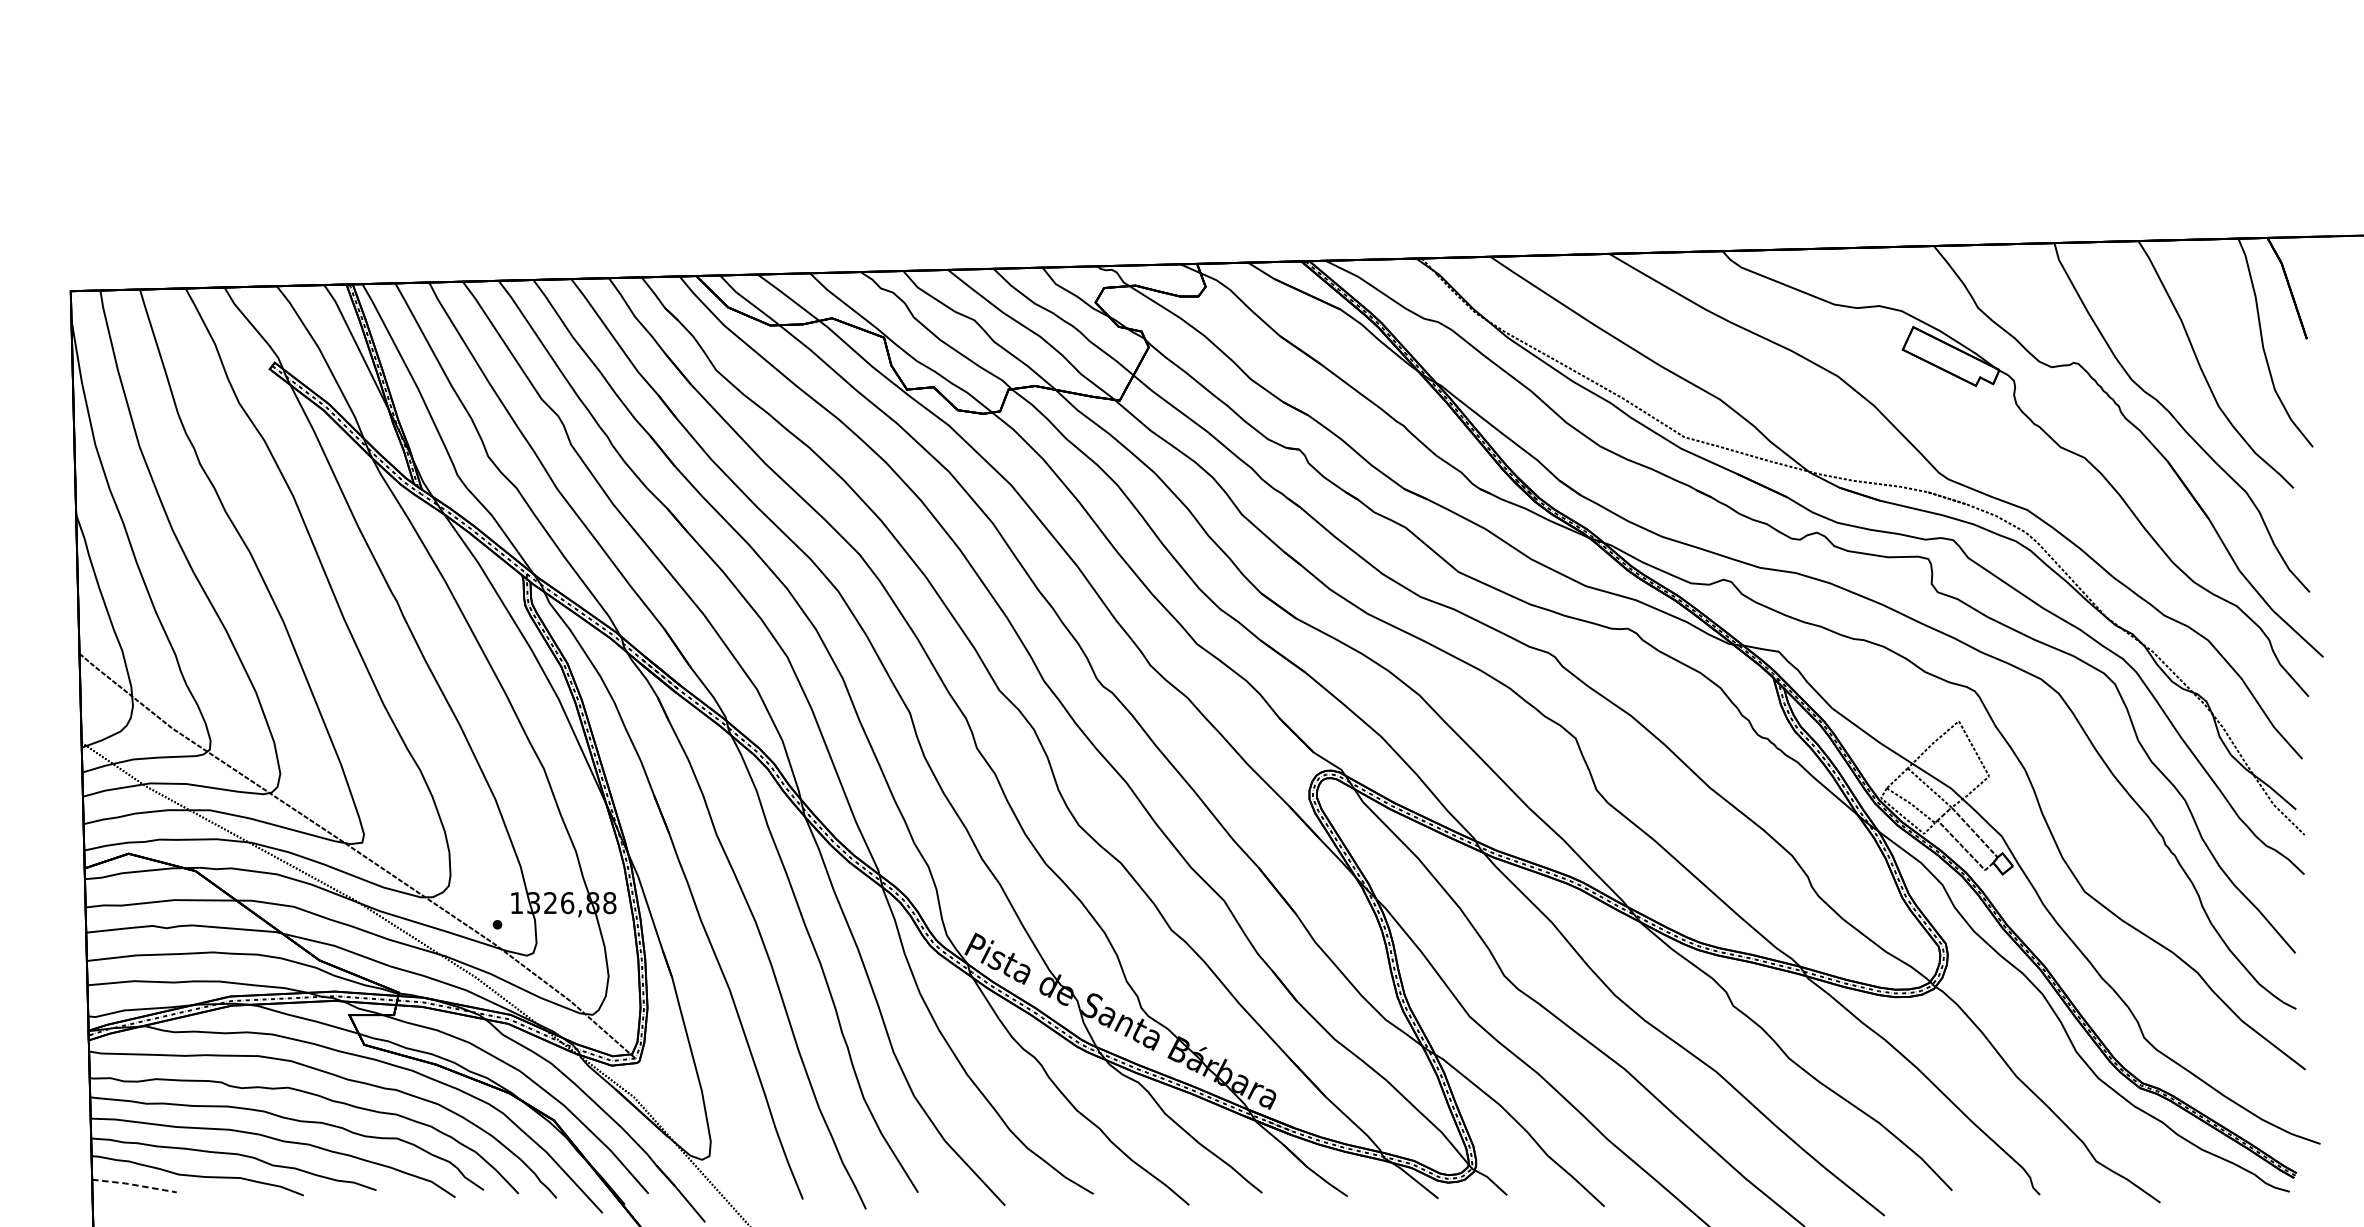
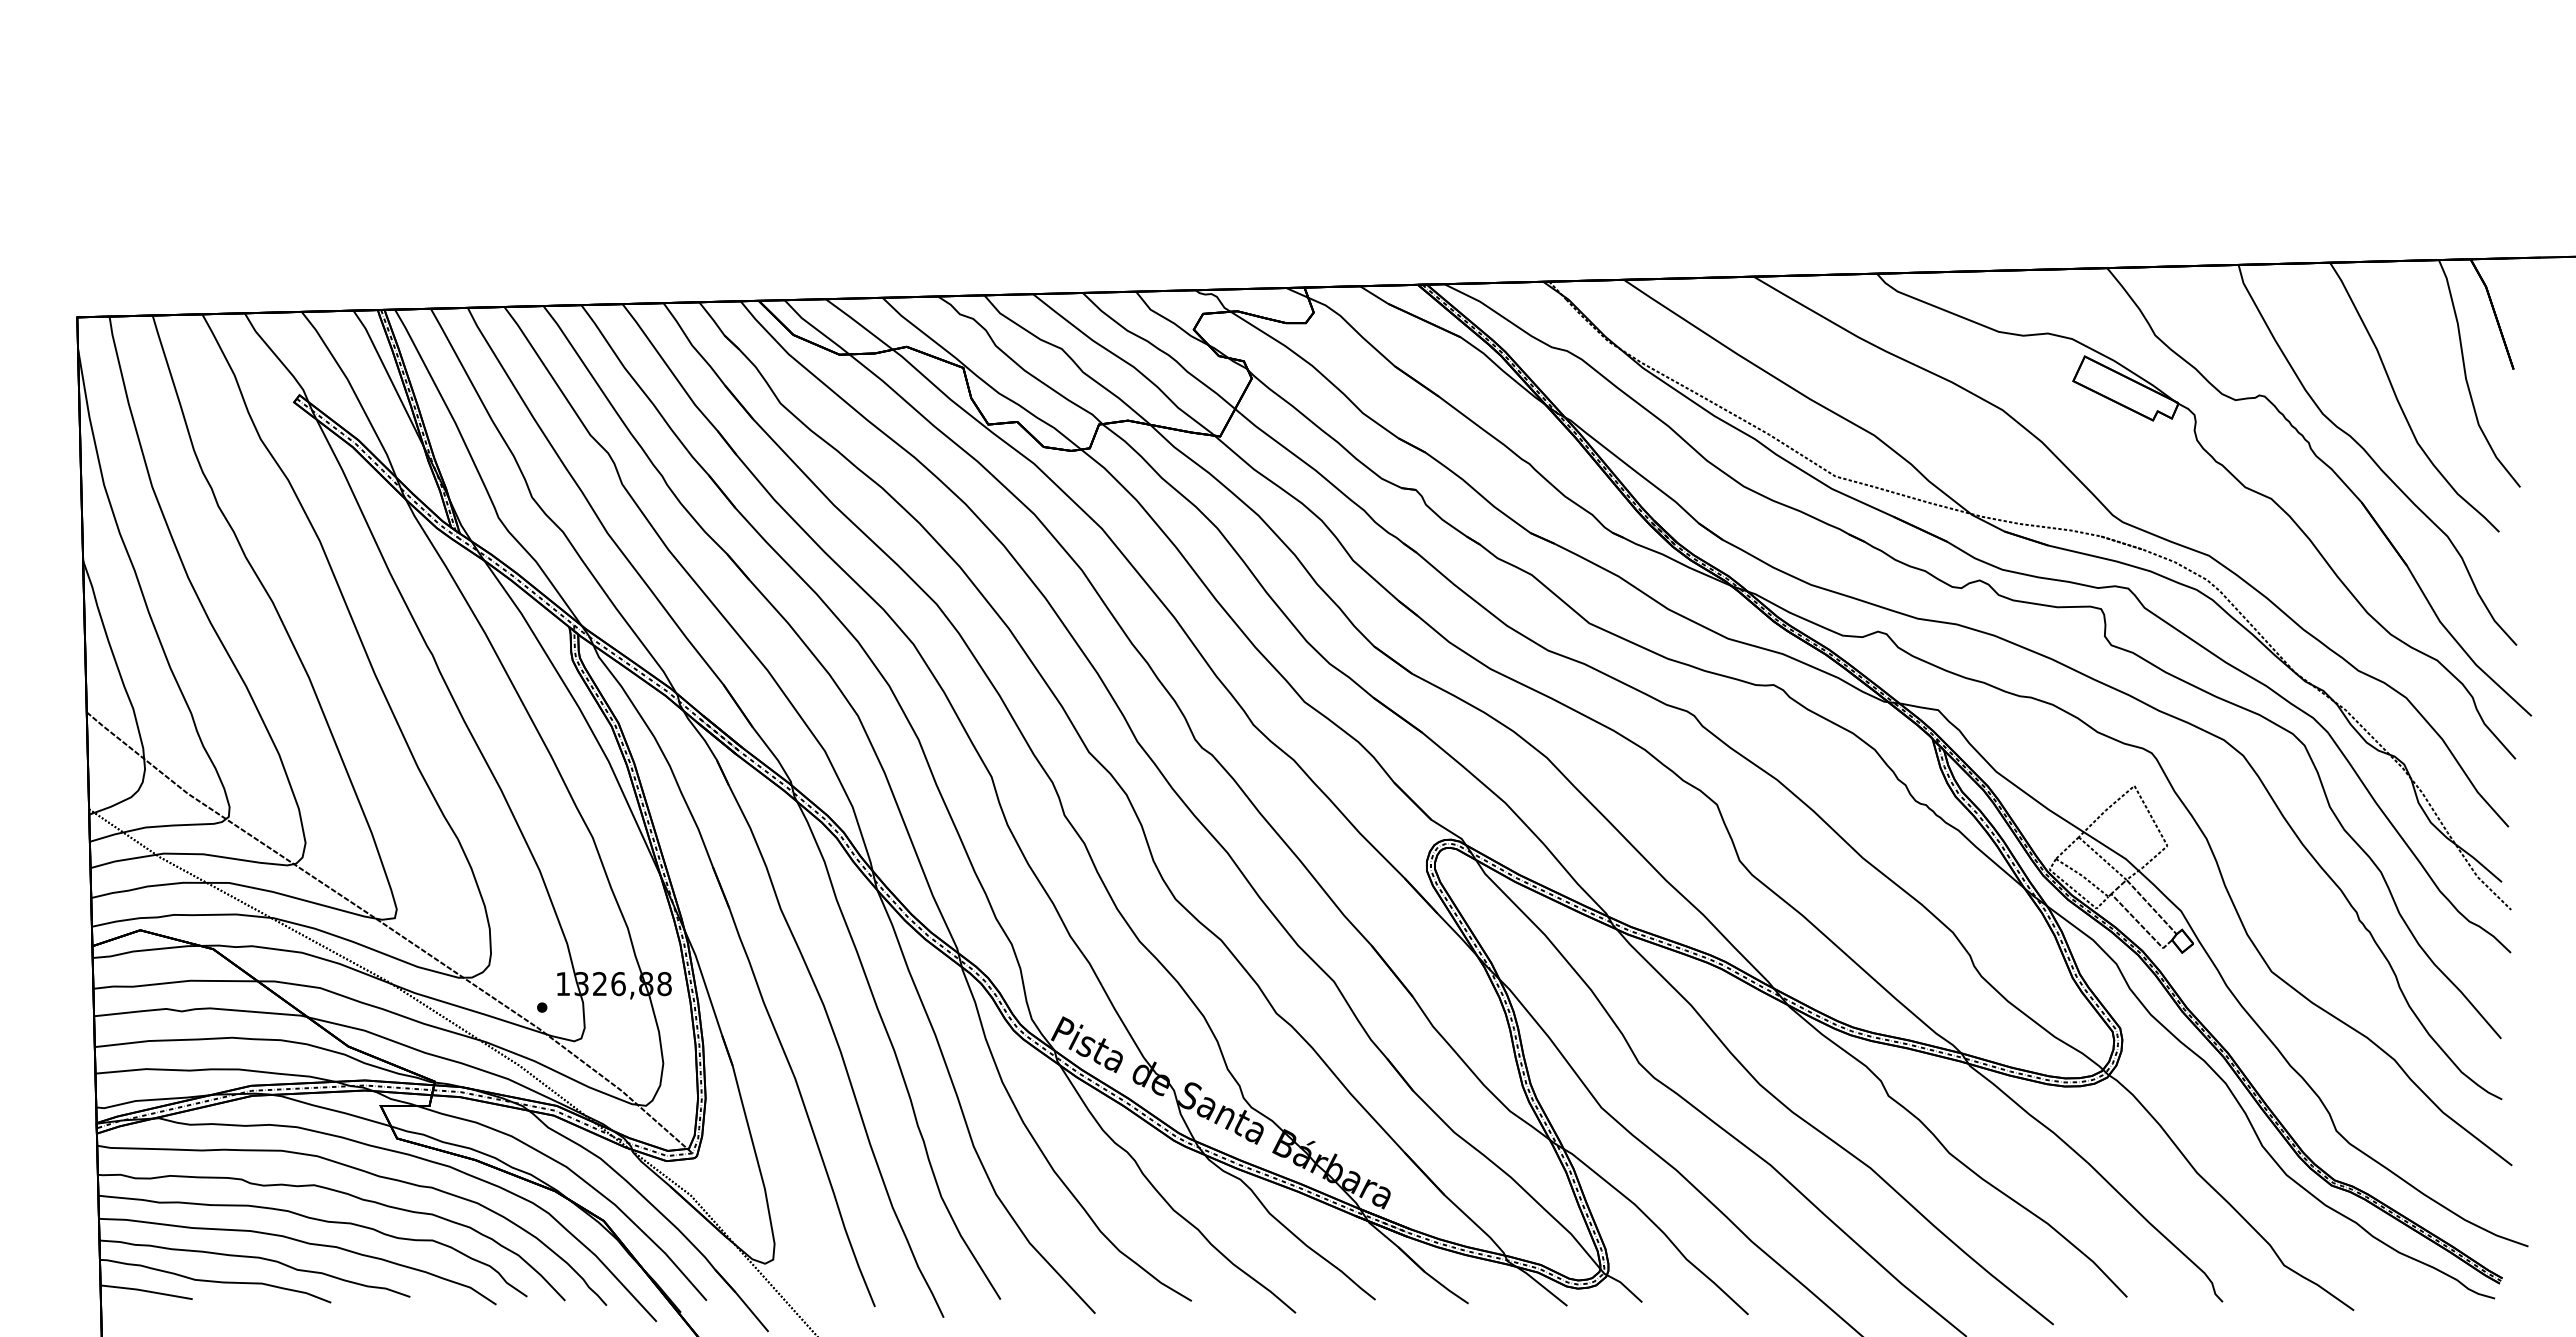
line: (134, 1185) -> (146, 1291), dashed -> solid

